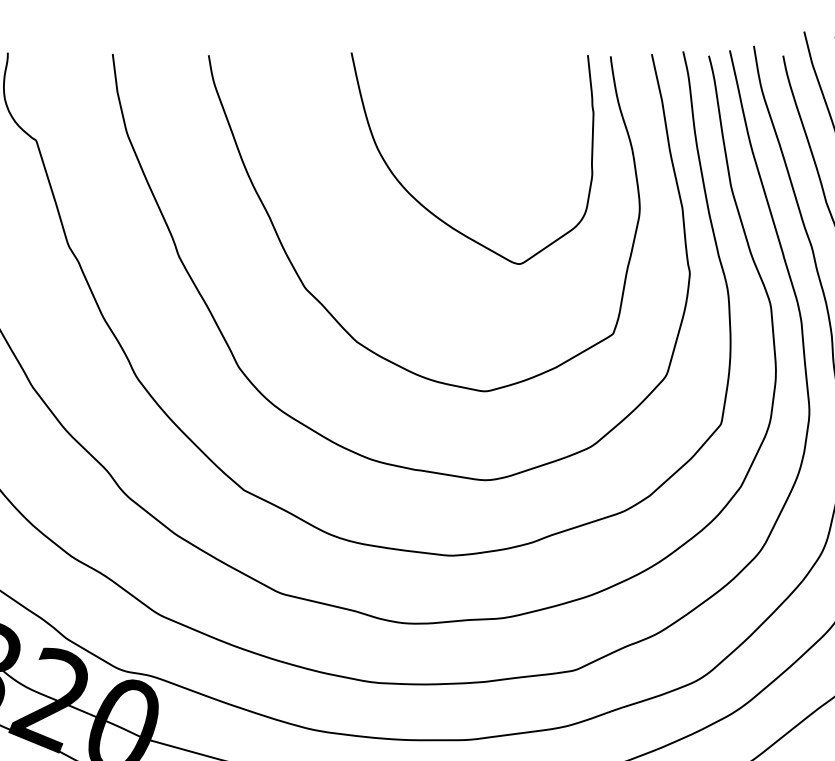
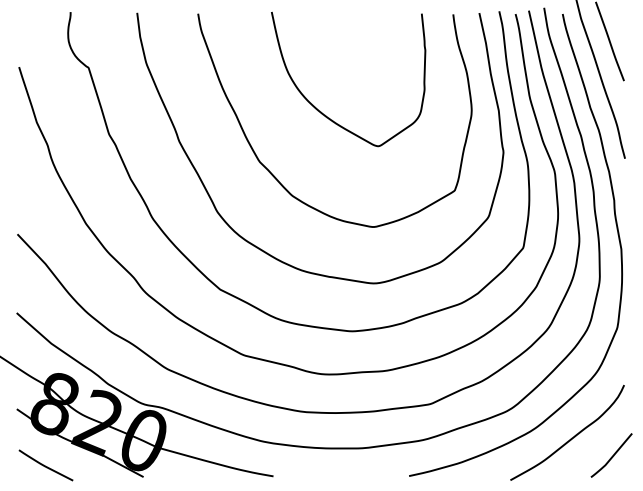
curve: (429, 209) -> (321, 111), moved

